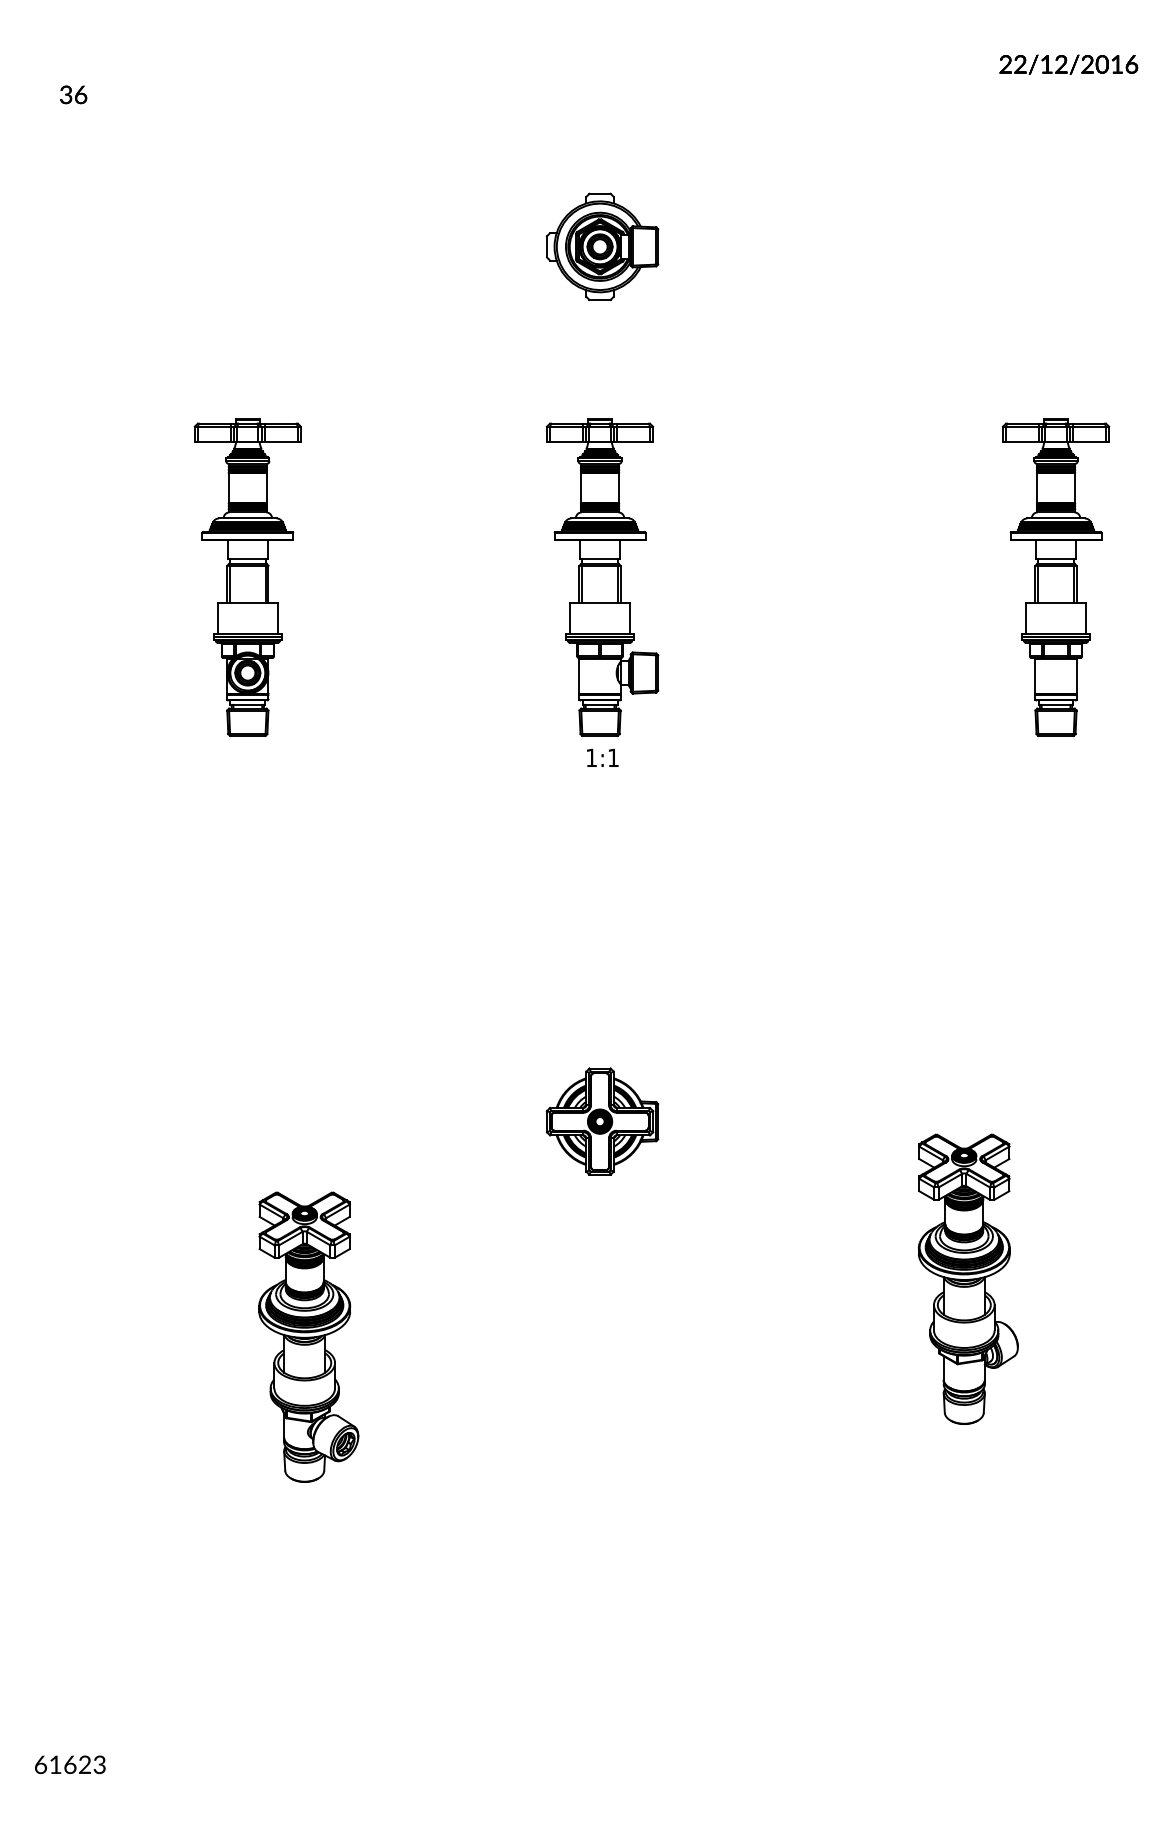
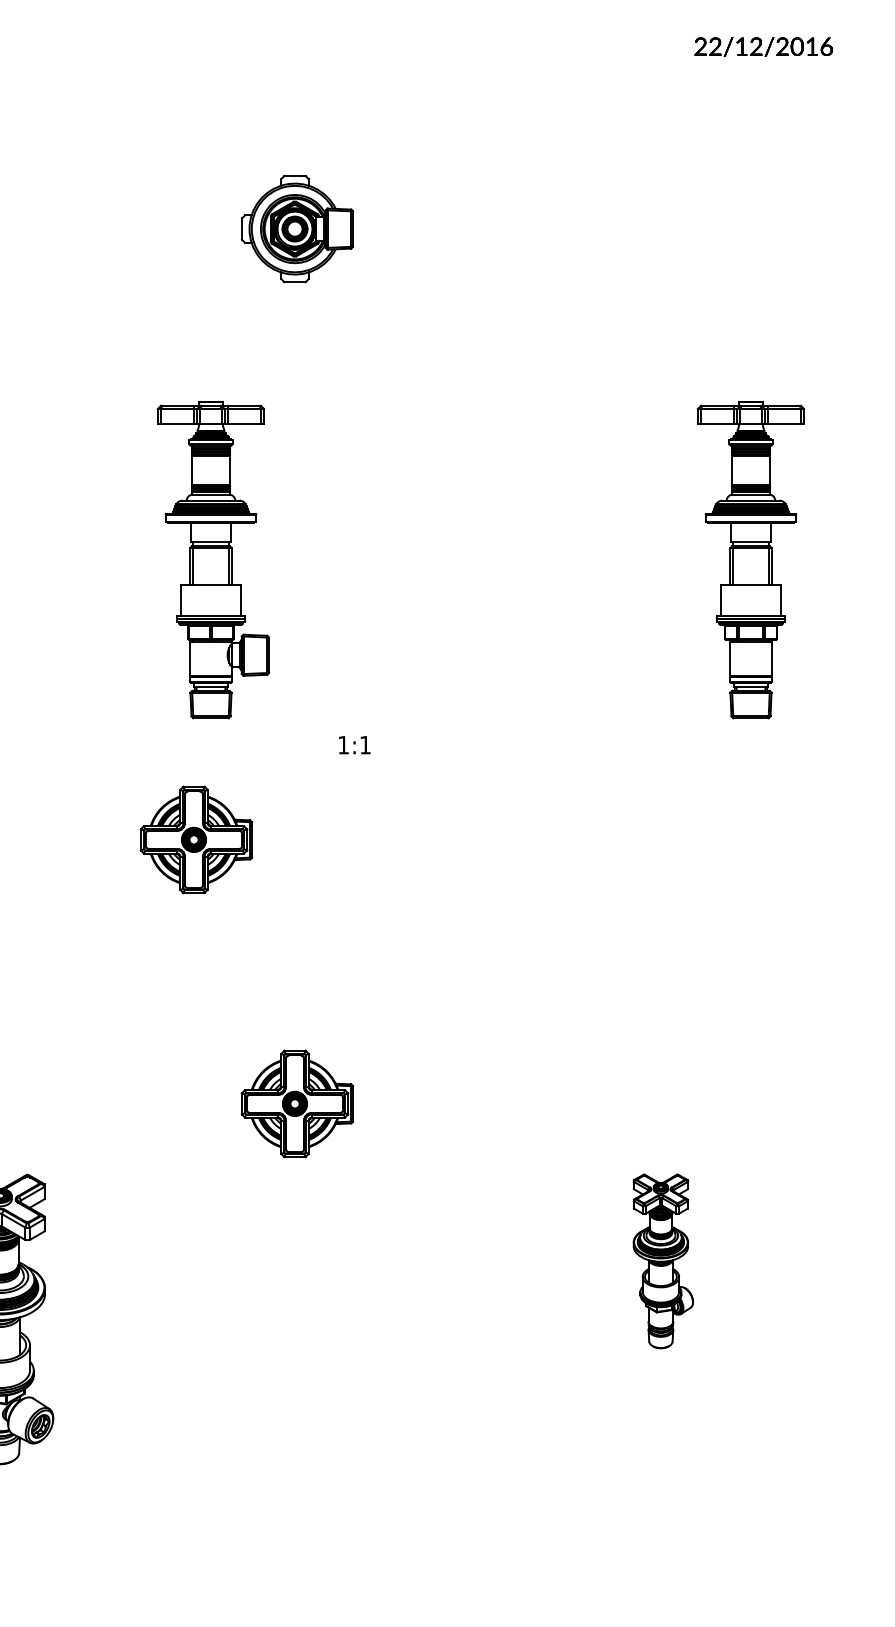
part: (602, 577) -> (213, 559), moved
text: (602, 757) -> (354, 744), moved
part: (501, 857) -> (196, 839), added
part: (968, 1278) -> (663, 1260), size x0.6

